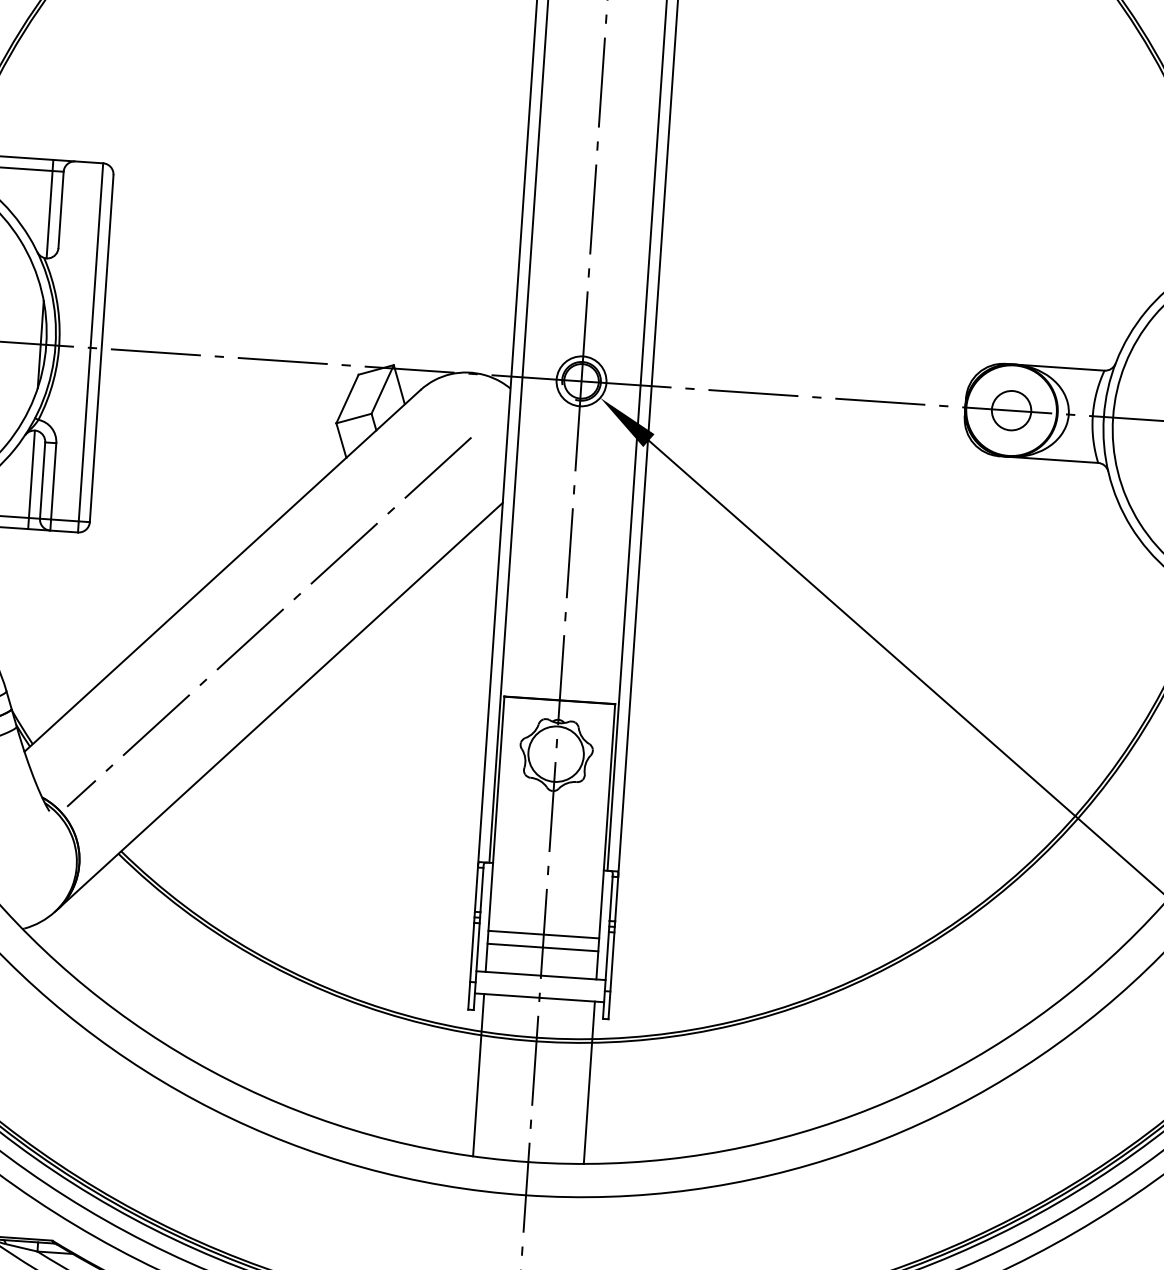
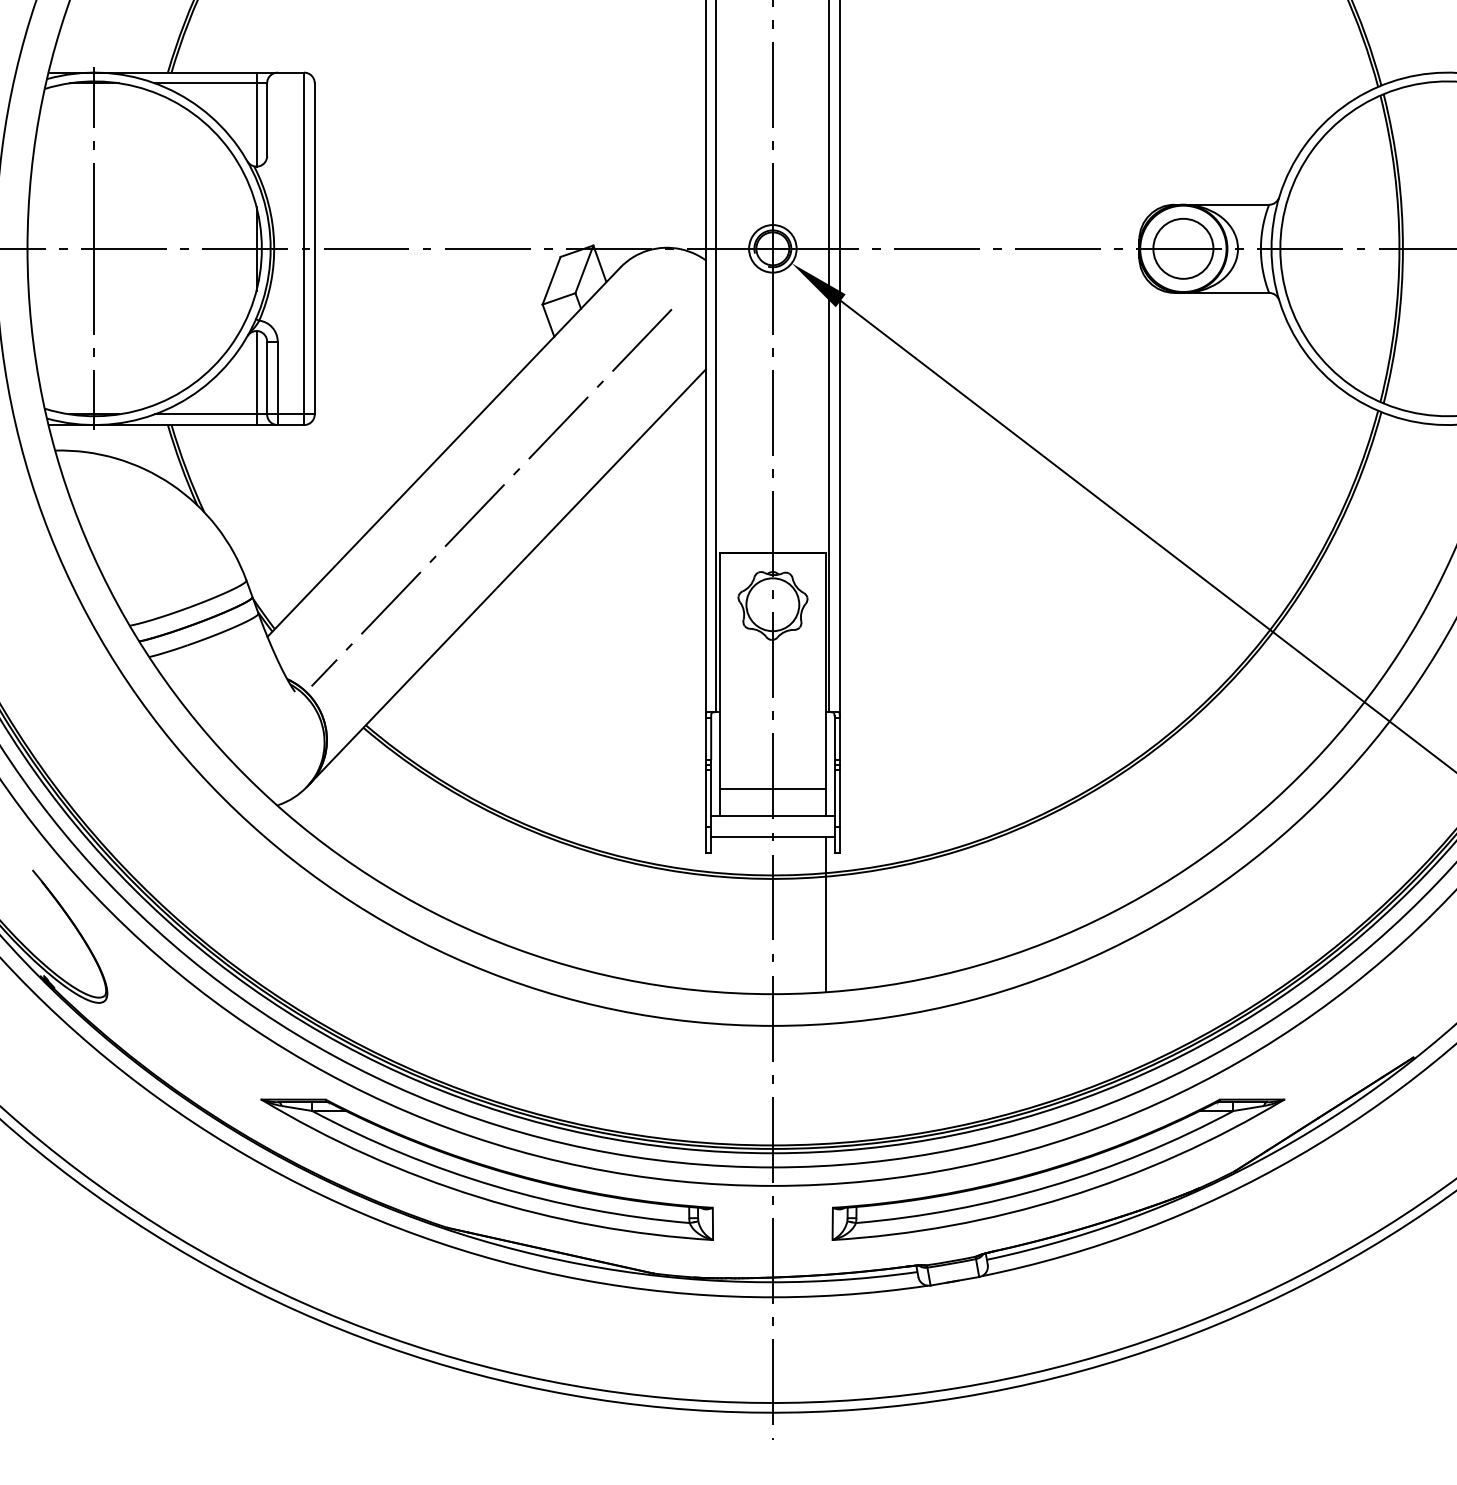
circle: (1011, 410) -> (1183, 248), size x1.6
line: (543, 935) -> (772, 777), removed
line: (479, 1074) -> (720, 914), removed

